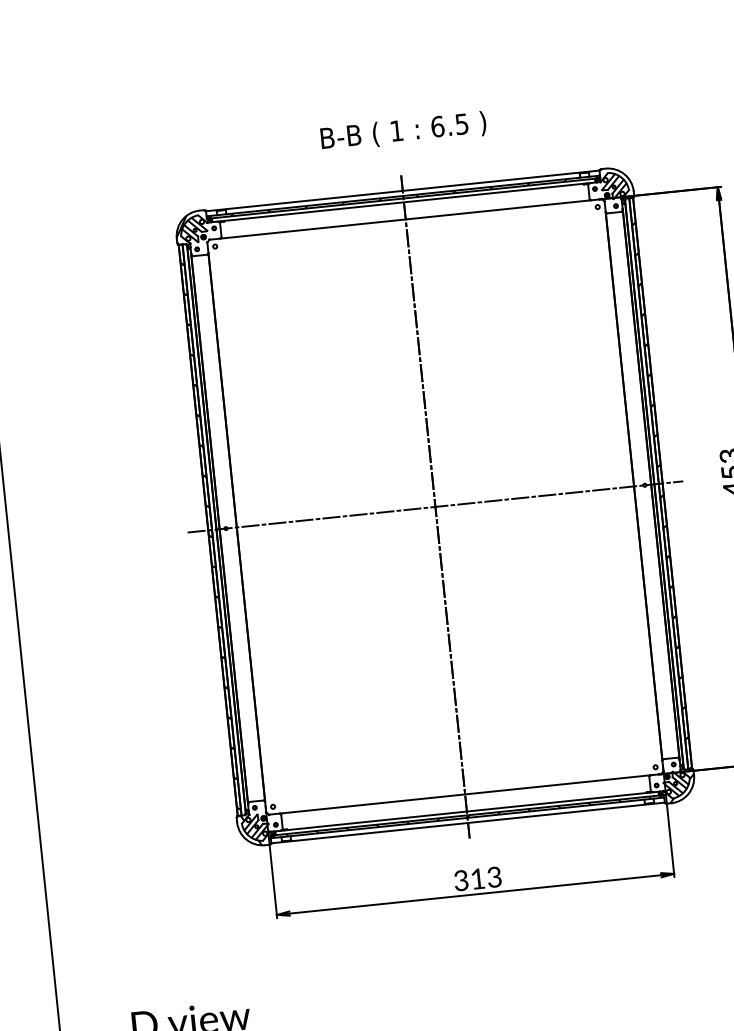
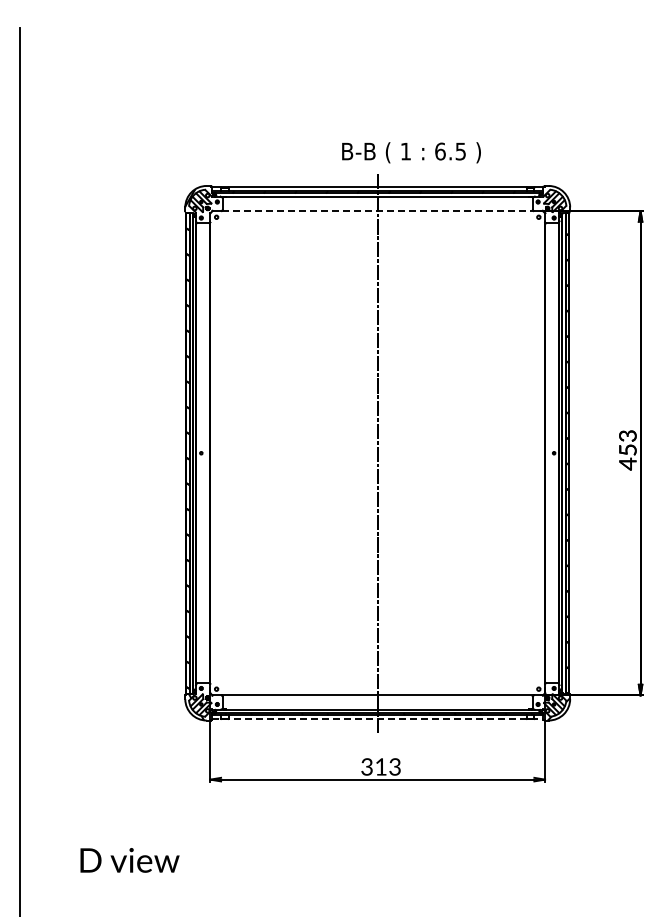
text: (403, 131) -> (411, 152), moved
line: (406, 219) -> (378, 211), solid -> dashed
line: (435, 507) -> (377, 453), removed
line: (467, 823) -> (377, 719), solid -> dashed

